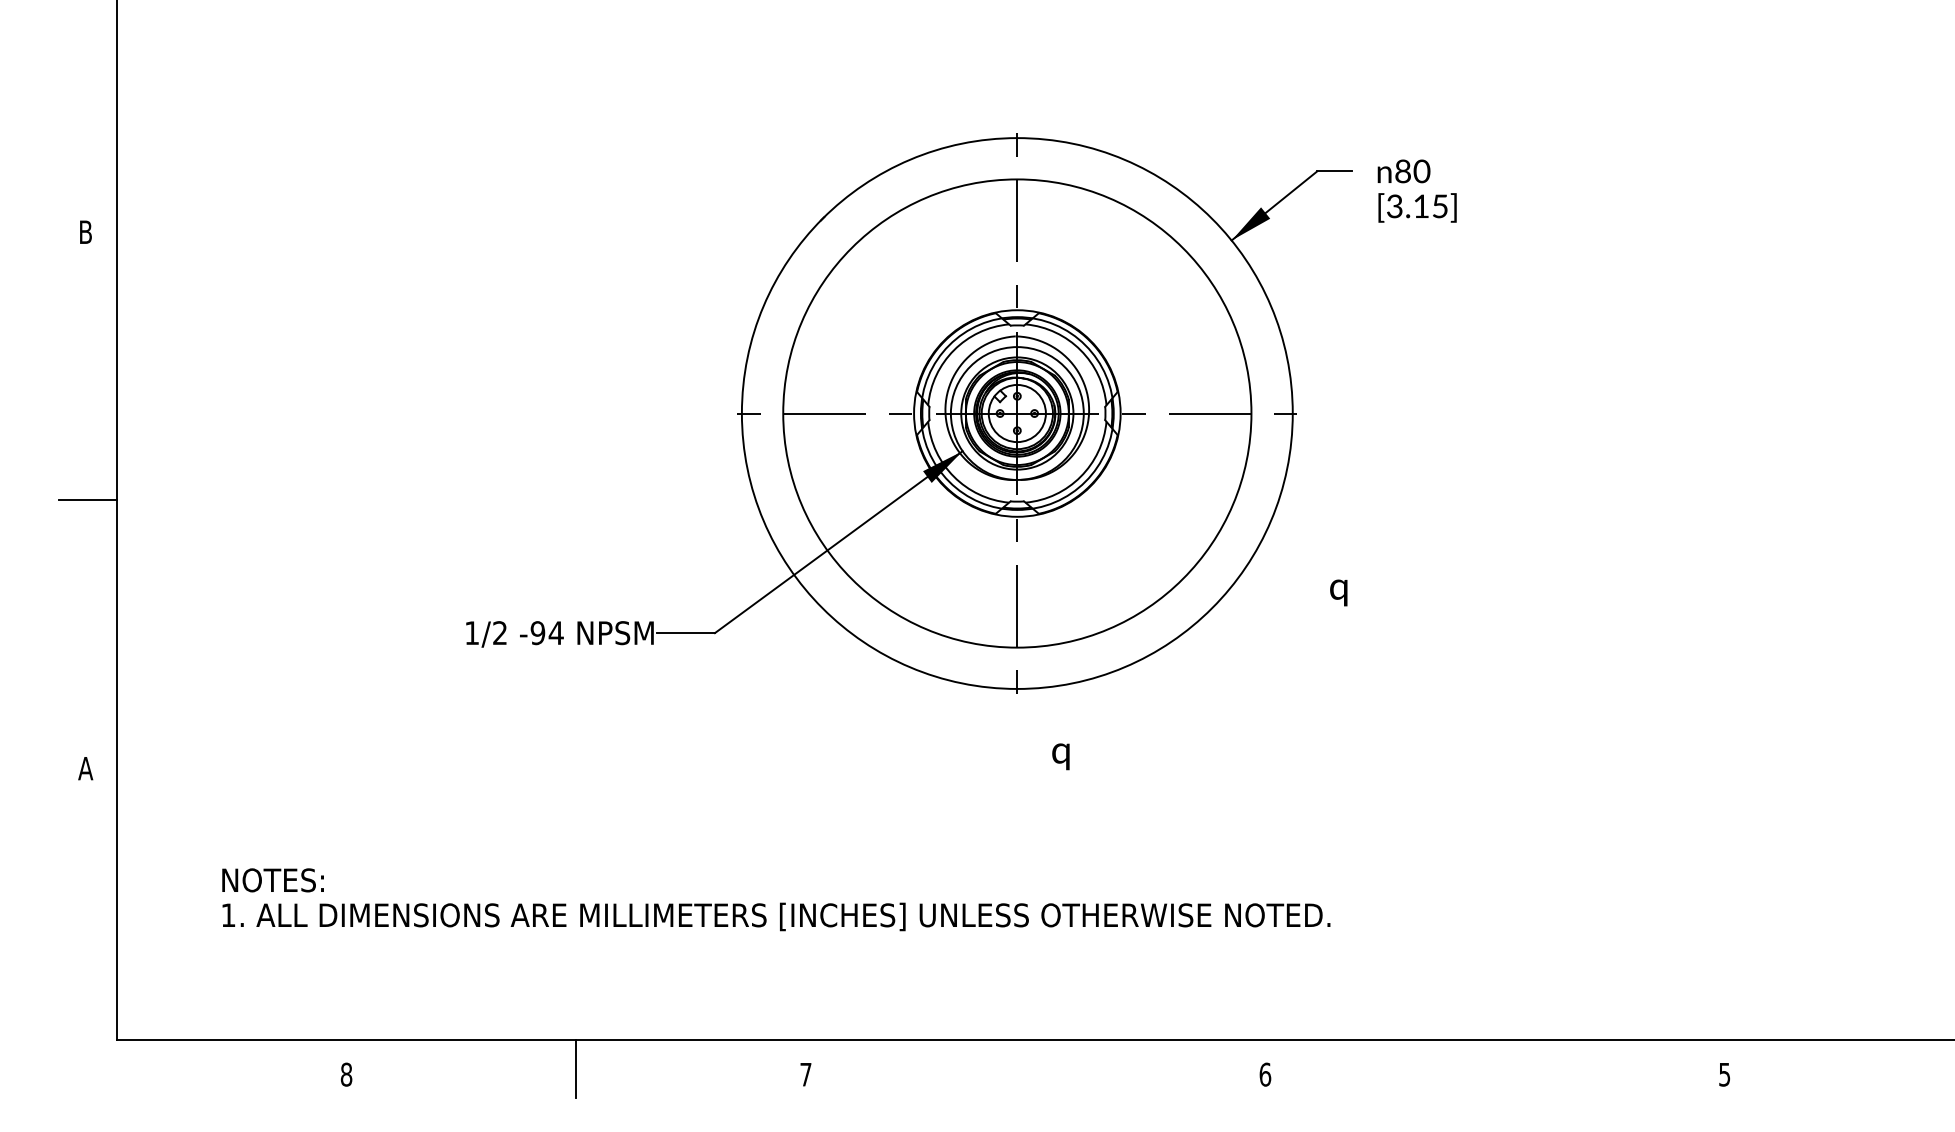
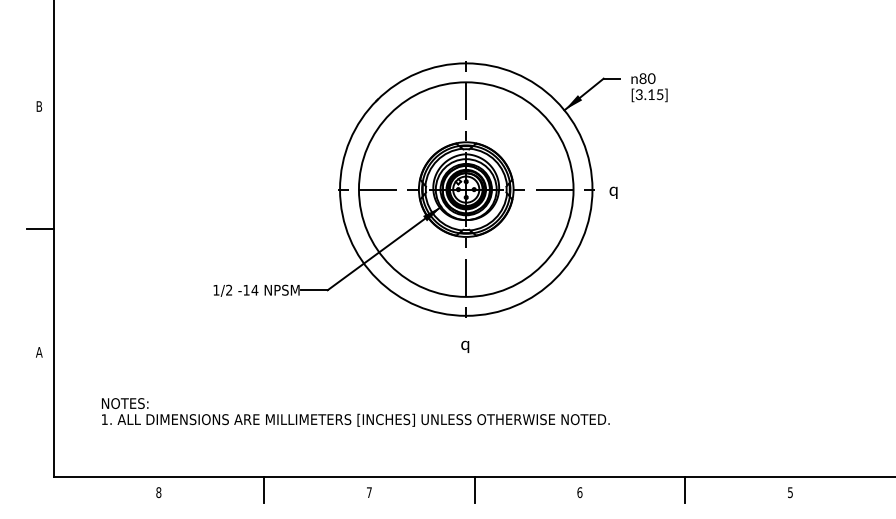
text: (1338, 592) -> (613, 192), moved
text: (537, 631) -> (246, 289), -94 -> -14
text: (1061, 755) -> (465, 346), moved
line: (1035, 1067) -> (474, 489), added
line: (1495, 1067) -> (685, 489), added

